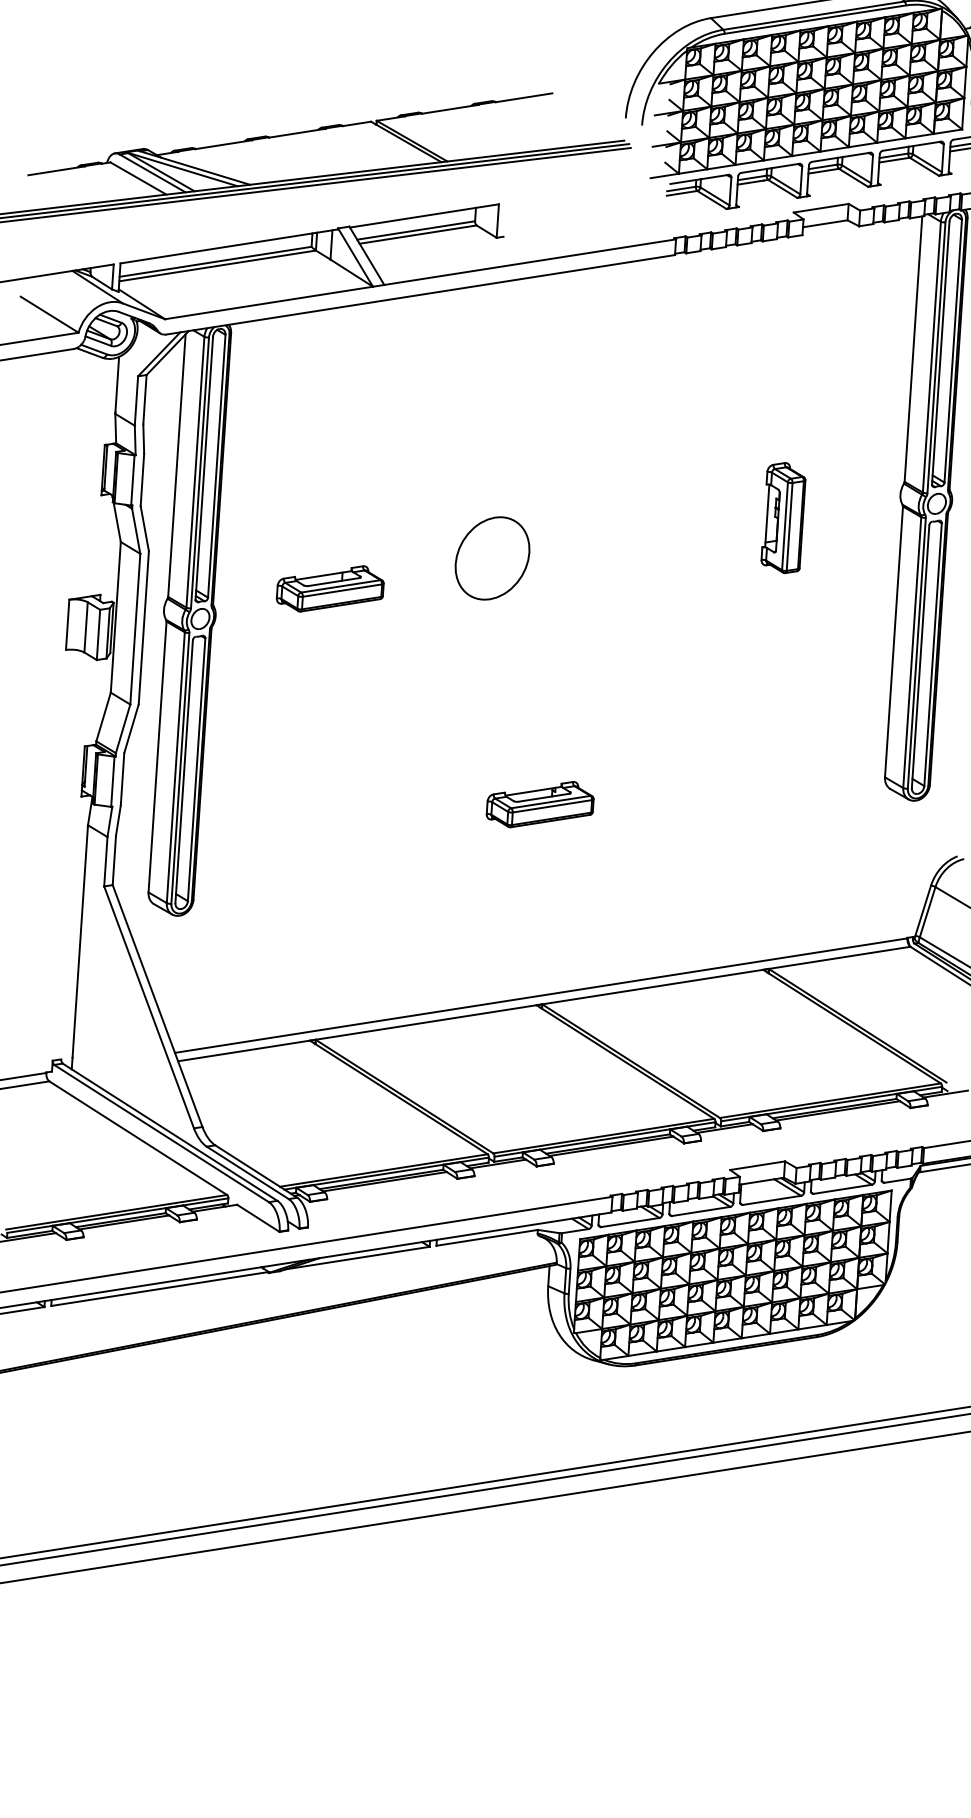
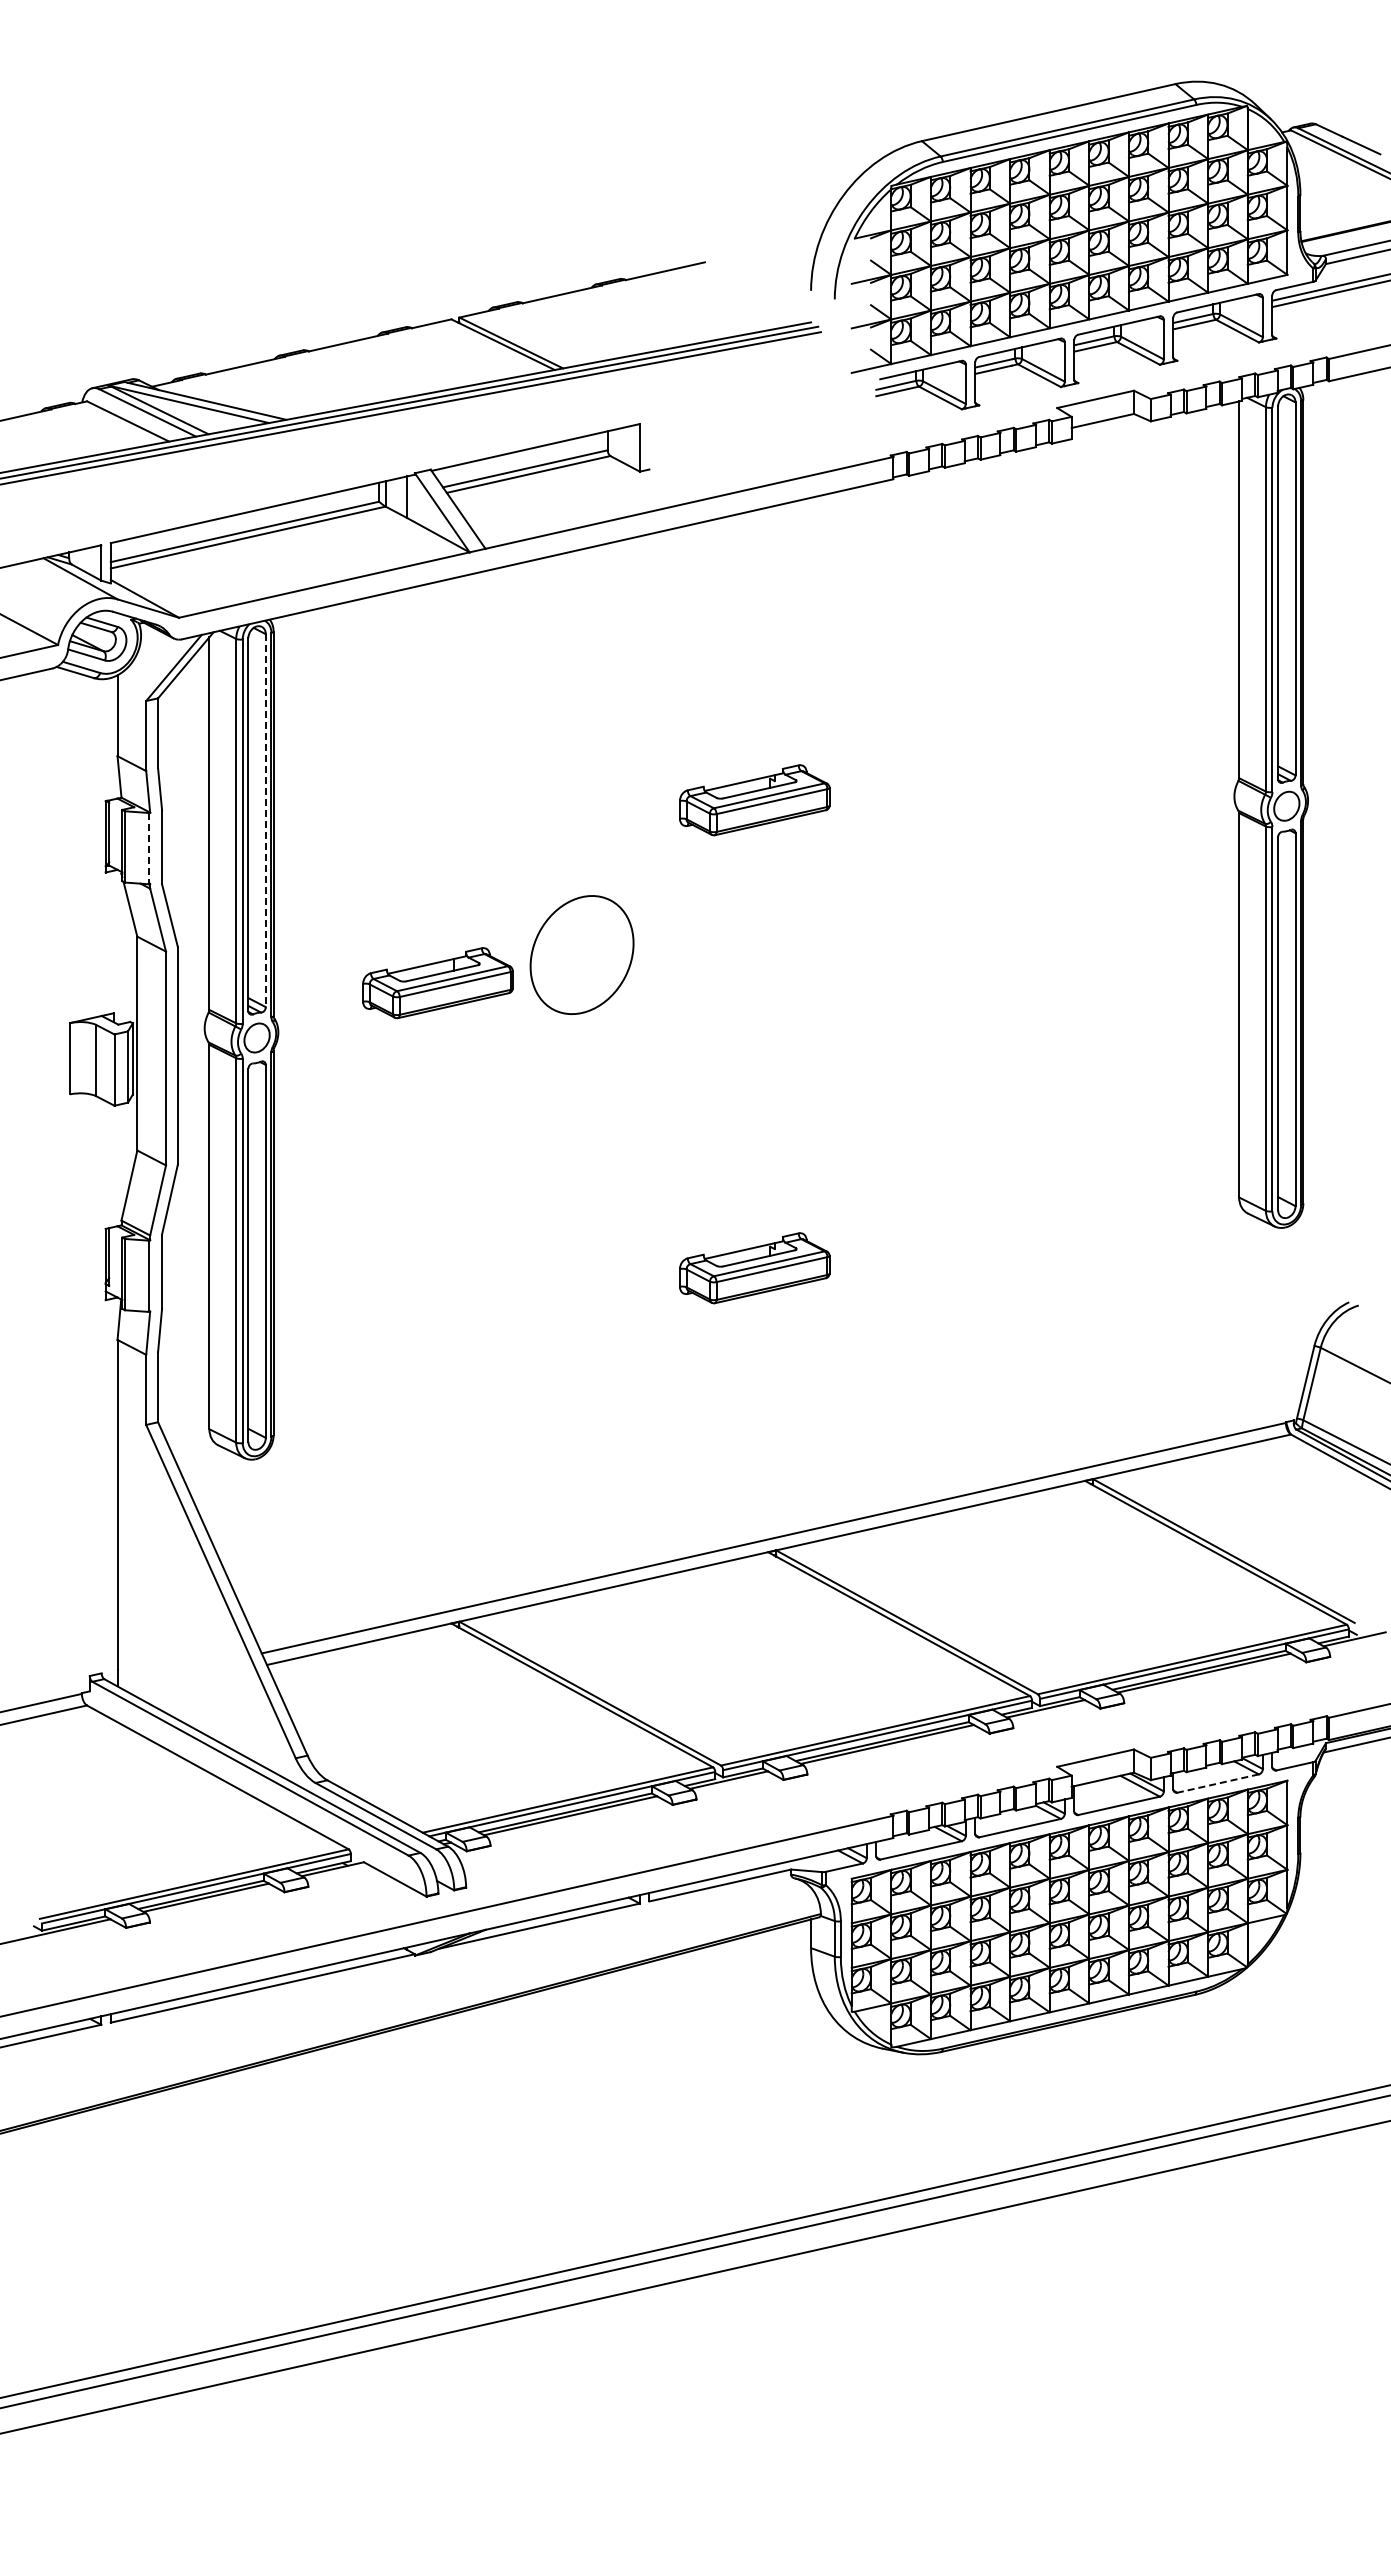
line: (216, 466) -> (265, 821), solid -> dashed
part: (562, 474) -> (754, 800), added
line: (132, 480) -> (148, 848), solid -> dashed
part: (783, 517) -> (1071, 840), removed
part: (492, 558) -> (581, 954), moved
line: (843, 1189) -> (1218, 1783), solid -> dashed

